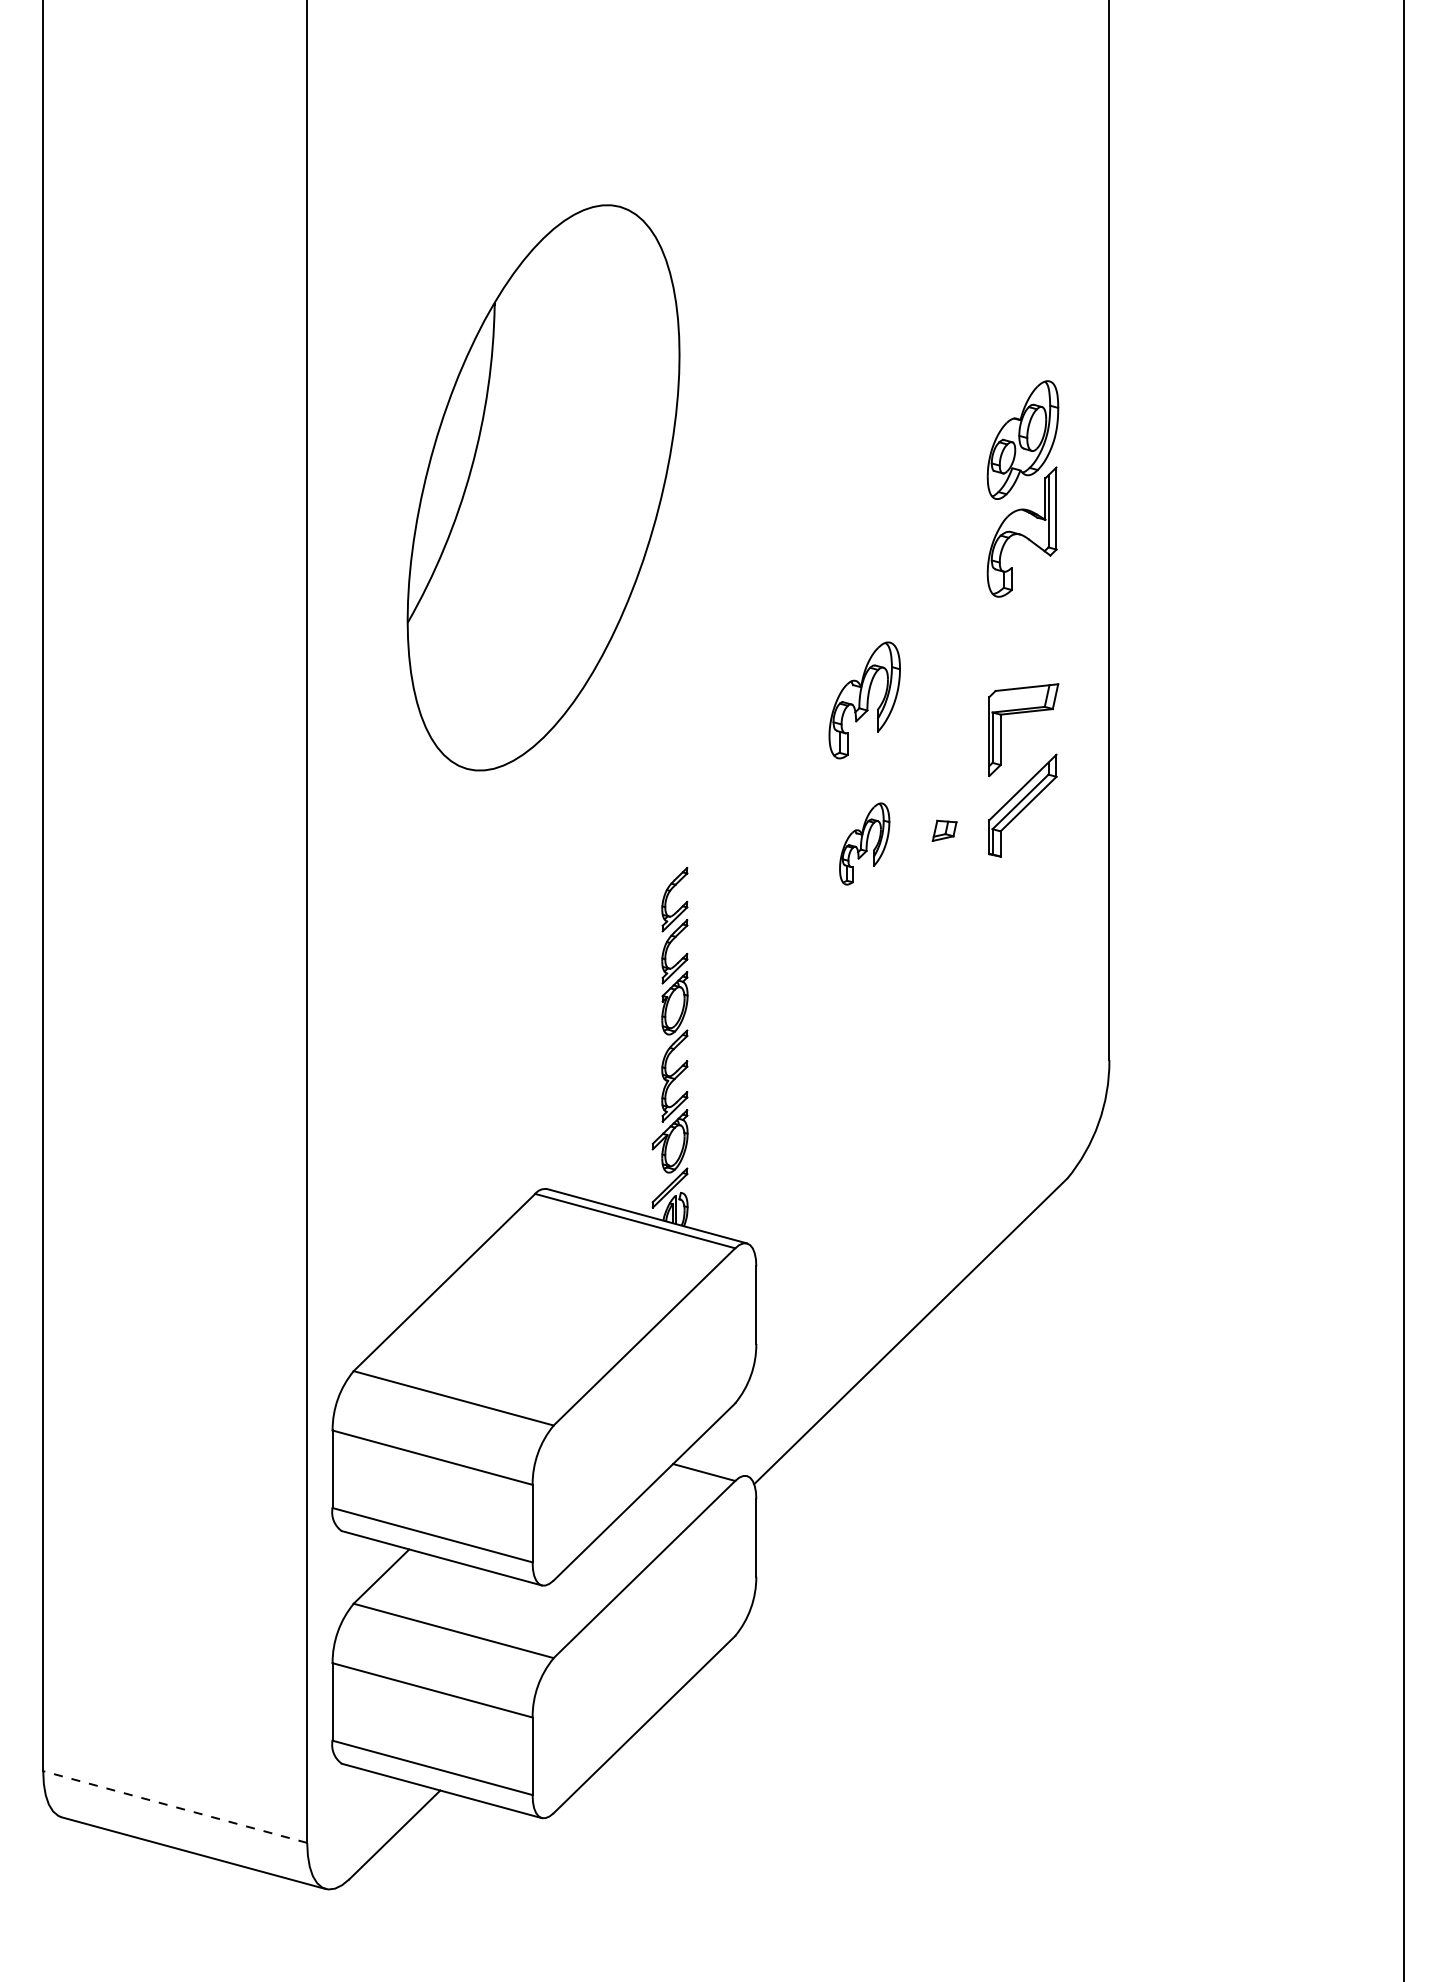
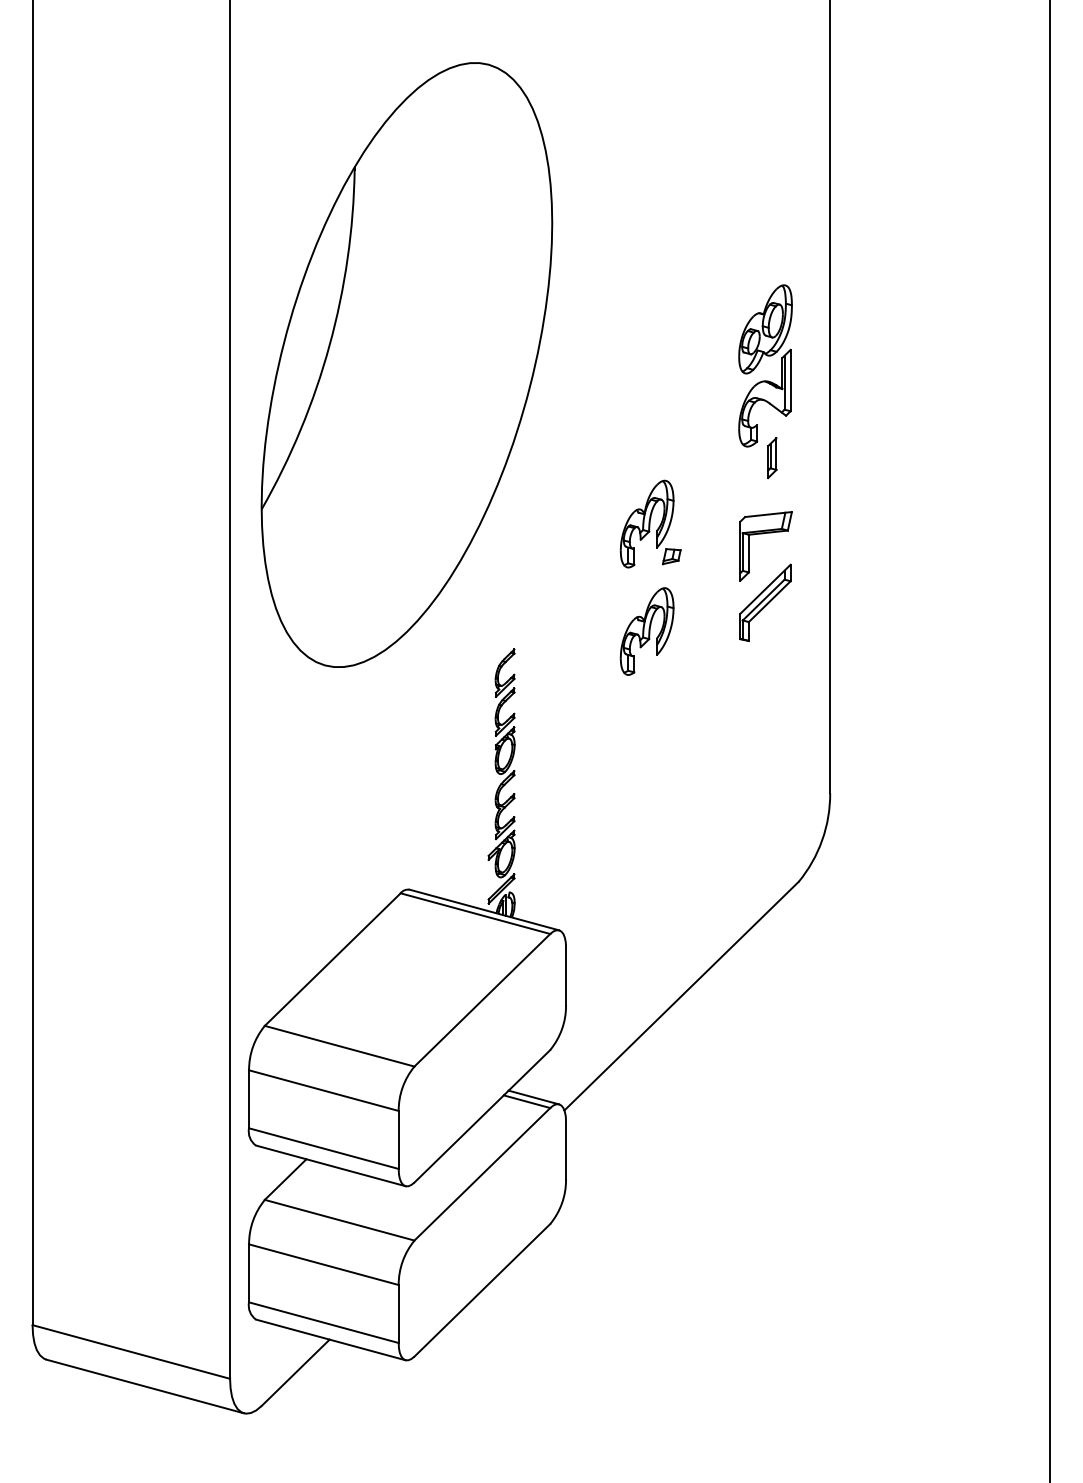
part: (543, 487) -> (406, 364), size x1.43
part: (1031, 611) -> (771, 457), added
part: (944, 830) -> (671, 556), moved
part: (864, 843) -> (646, 631), size x1.43
line: (713, 1466) -> (534, 1097), added
line: (175, 1807) -> (131, 1352), dashed -> solid

